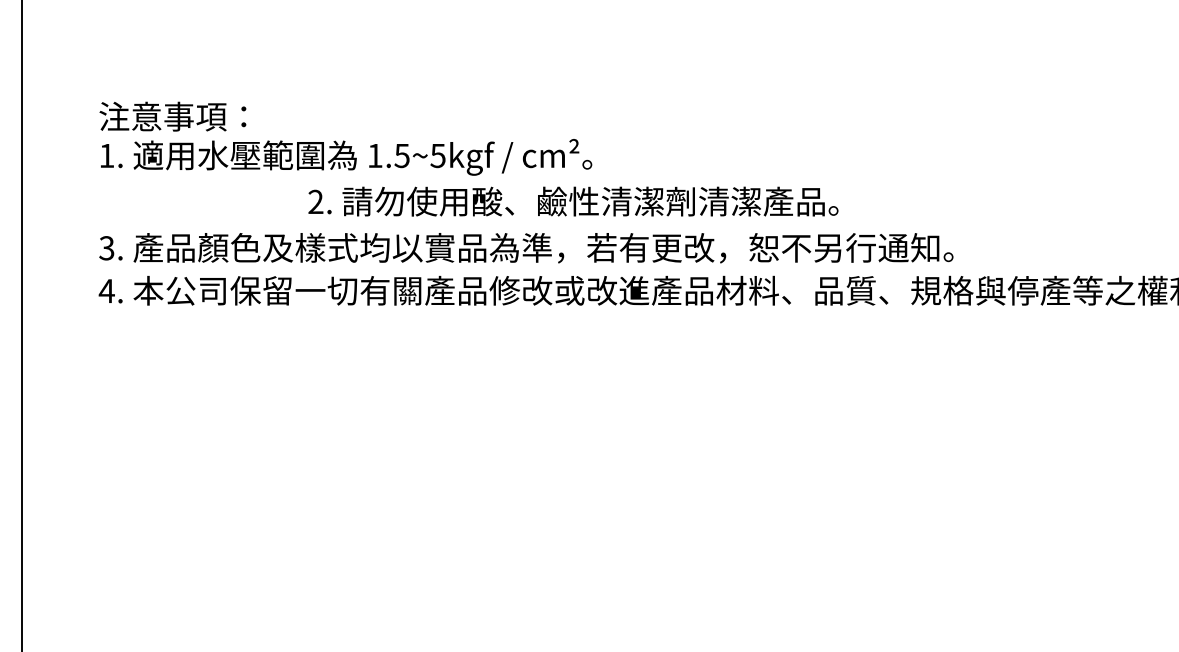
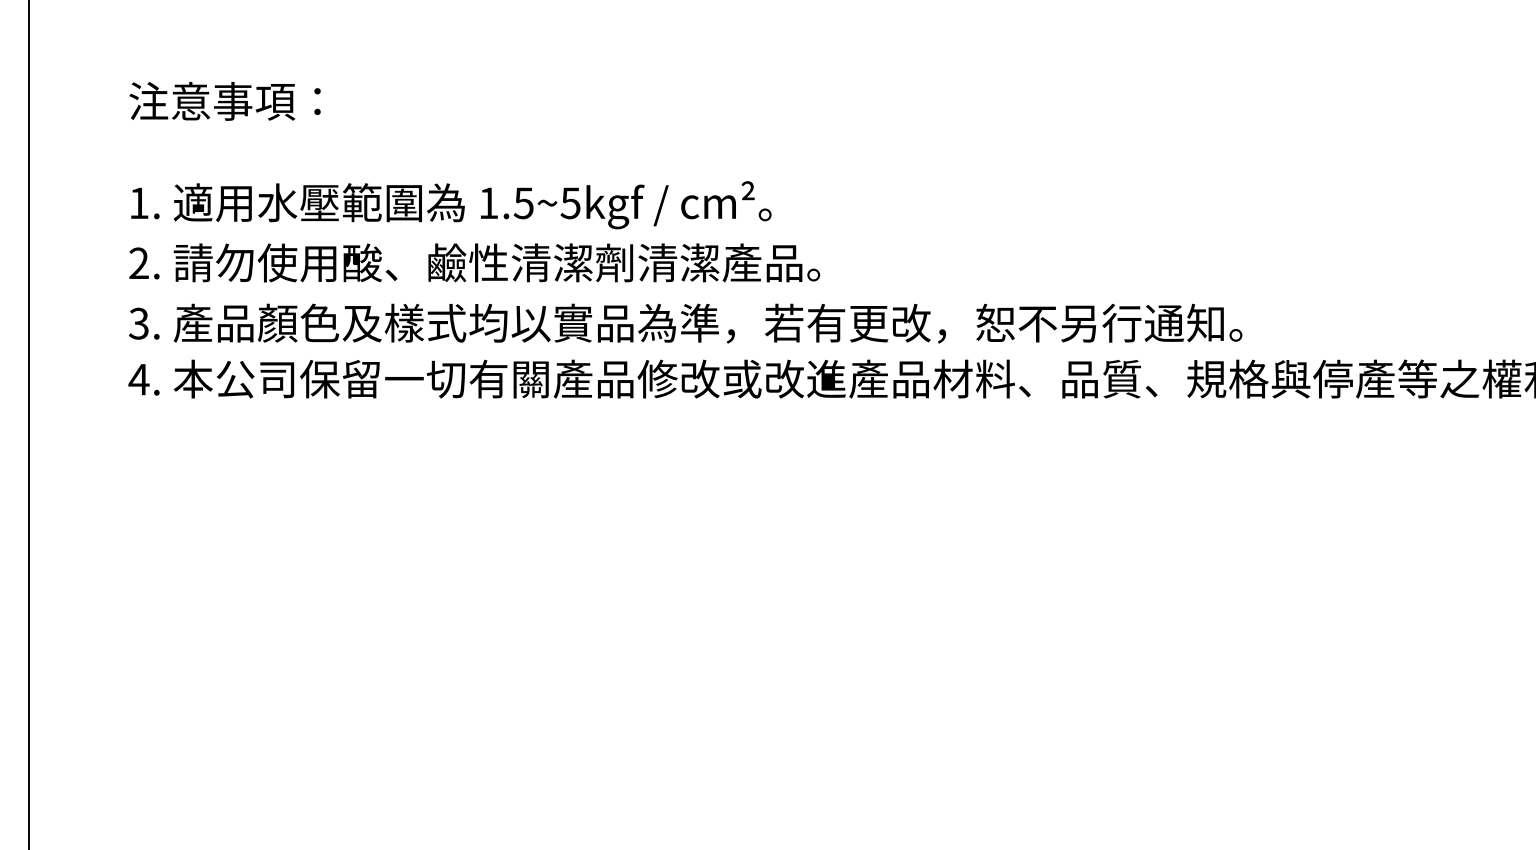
text: (172, 116) -> (224, 101), moved
text: (573, 201) -> (474, 262), moved

